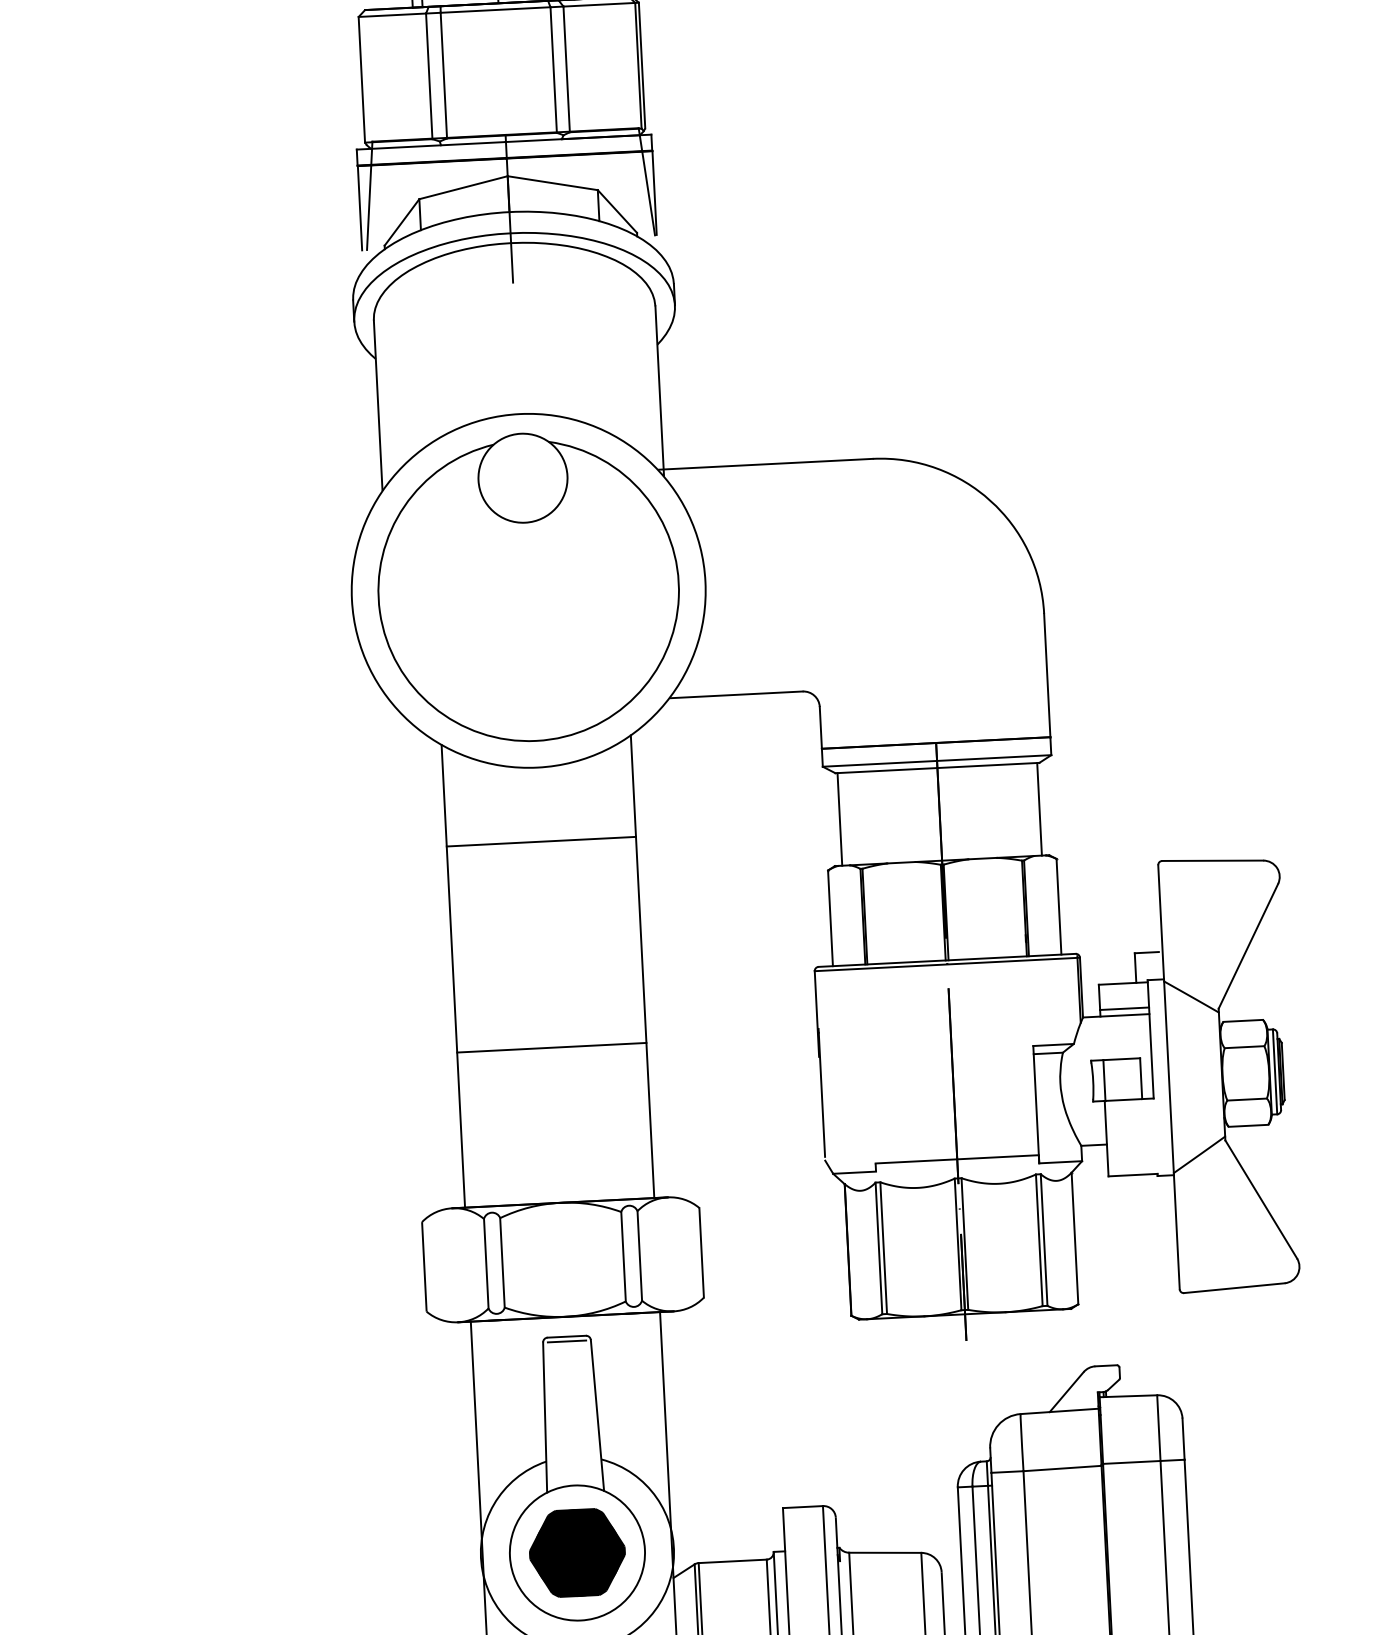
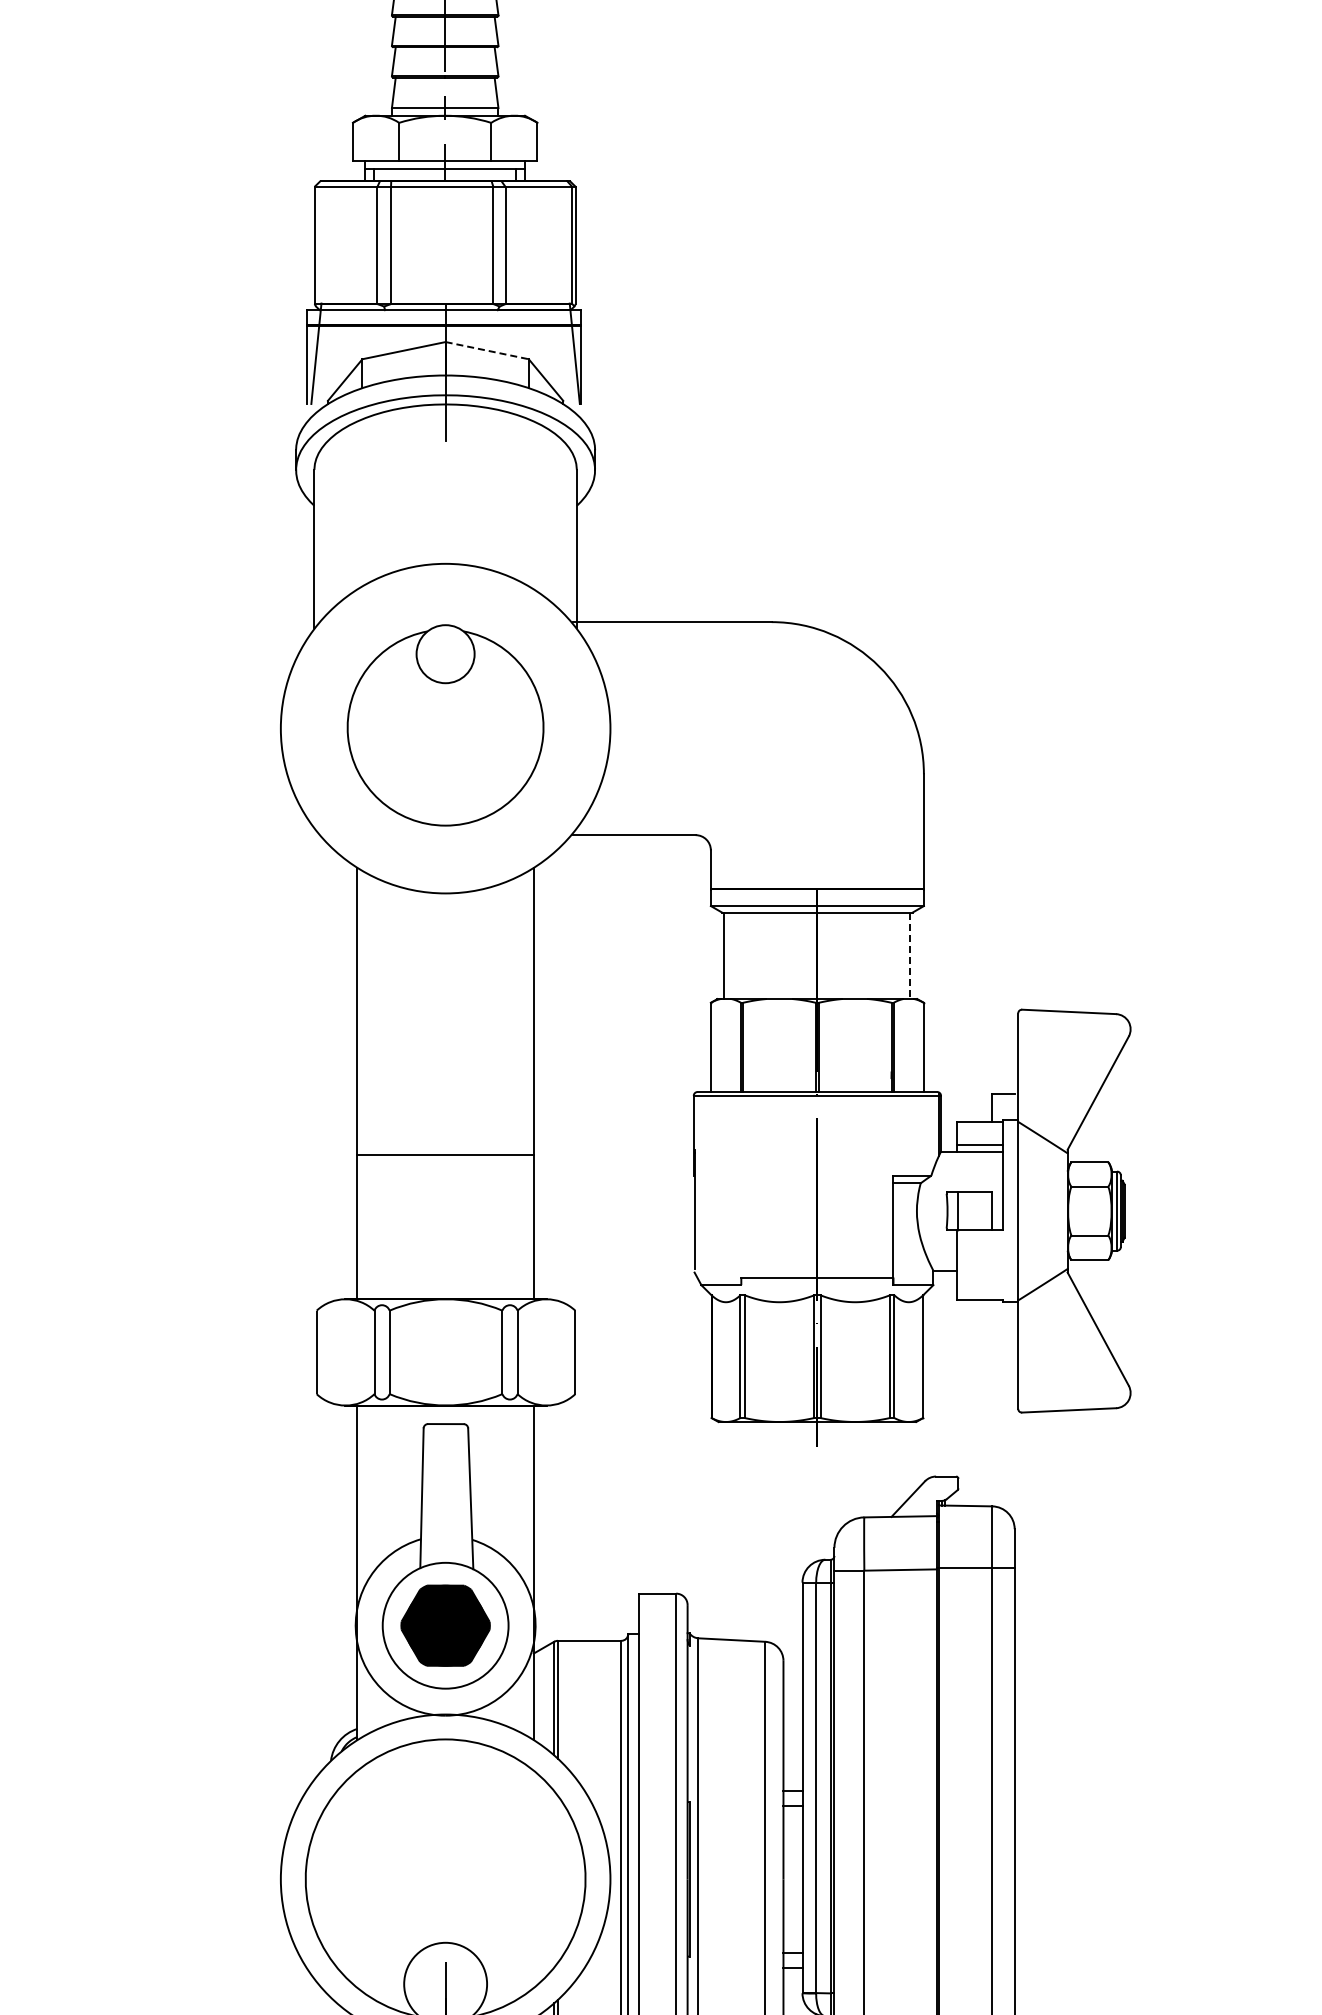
line: (553, 183) -> (487, 350), solid -> dashed
part: (528, 587) -> (445, 725), size x0.7
line: (1039, 809) -> (910, 956), solid -> dashed
line: (541, 841) -> (445, 962), removed
line: (566, 1341) -> (445, 1428), removed

